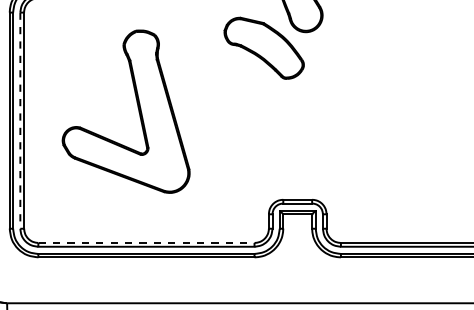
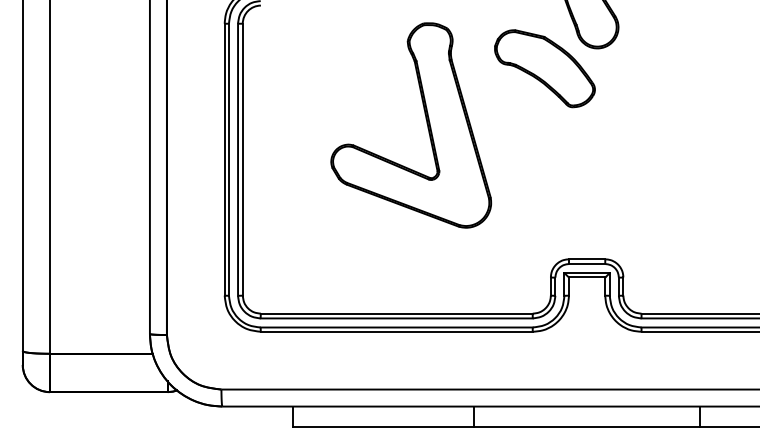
part: (138, 110) -> (426, 123), moved
line: (20, 121) -> (238, 160), dashed -> solid
line: (146, 242) -> (396, 313), dashed -> solid

